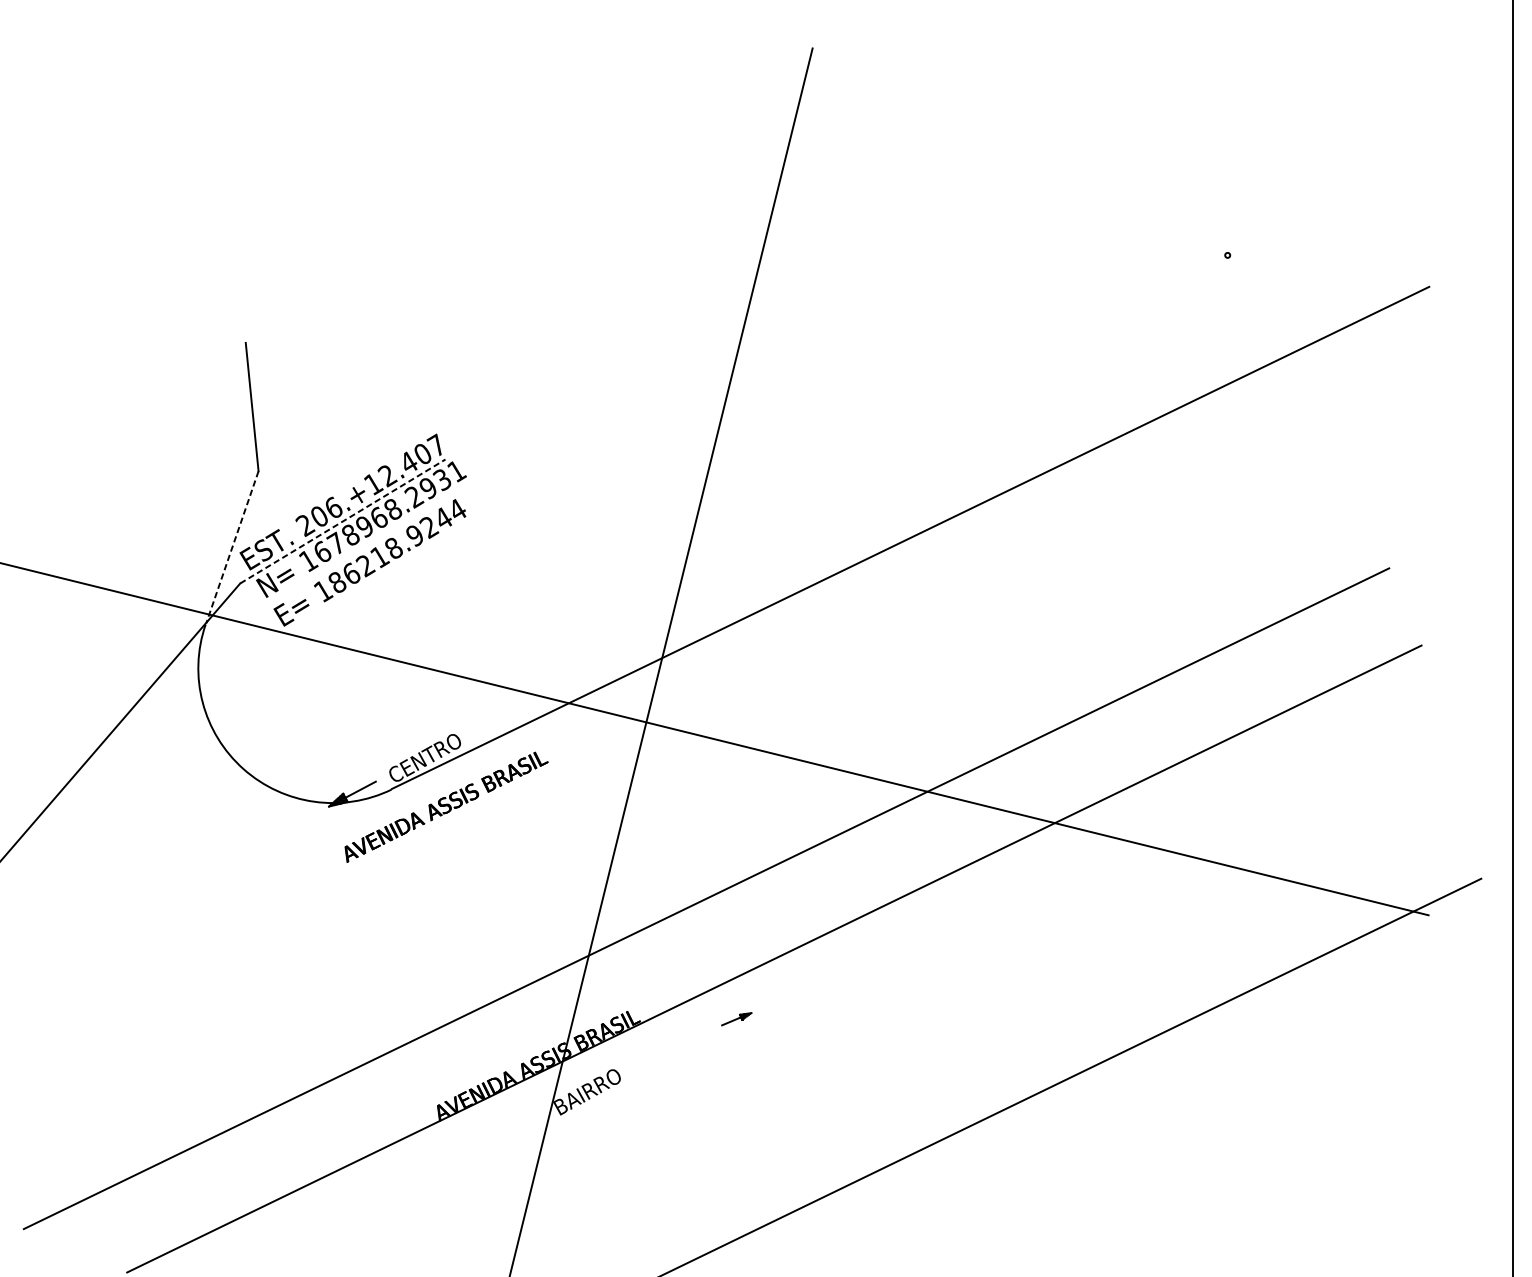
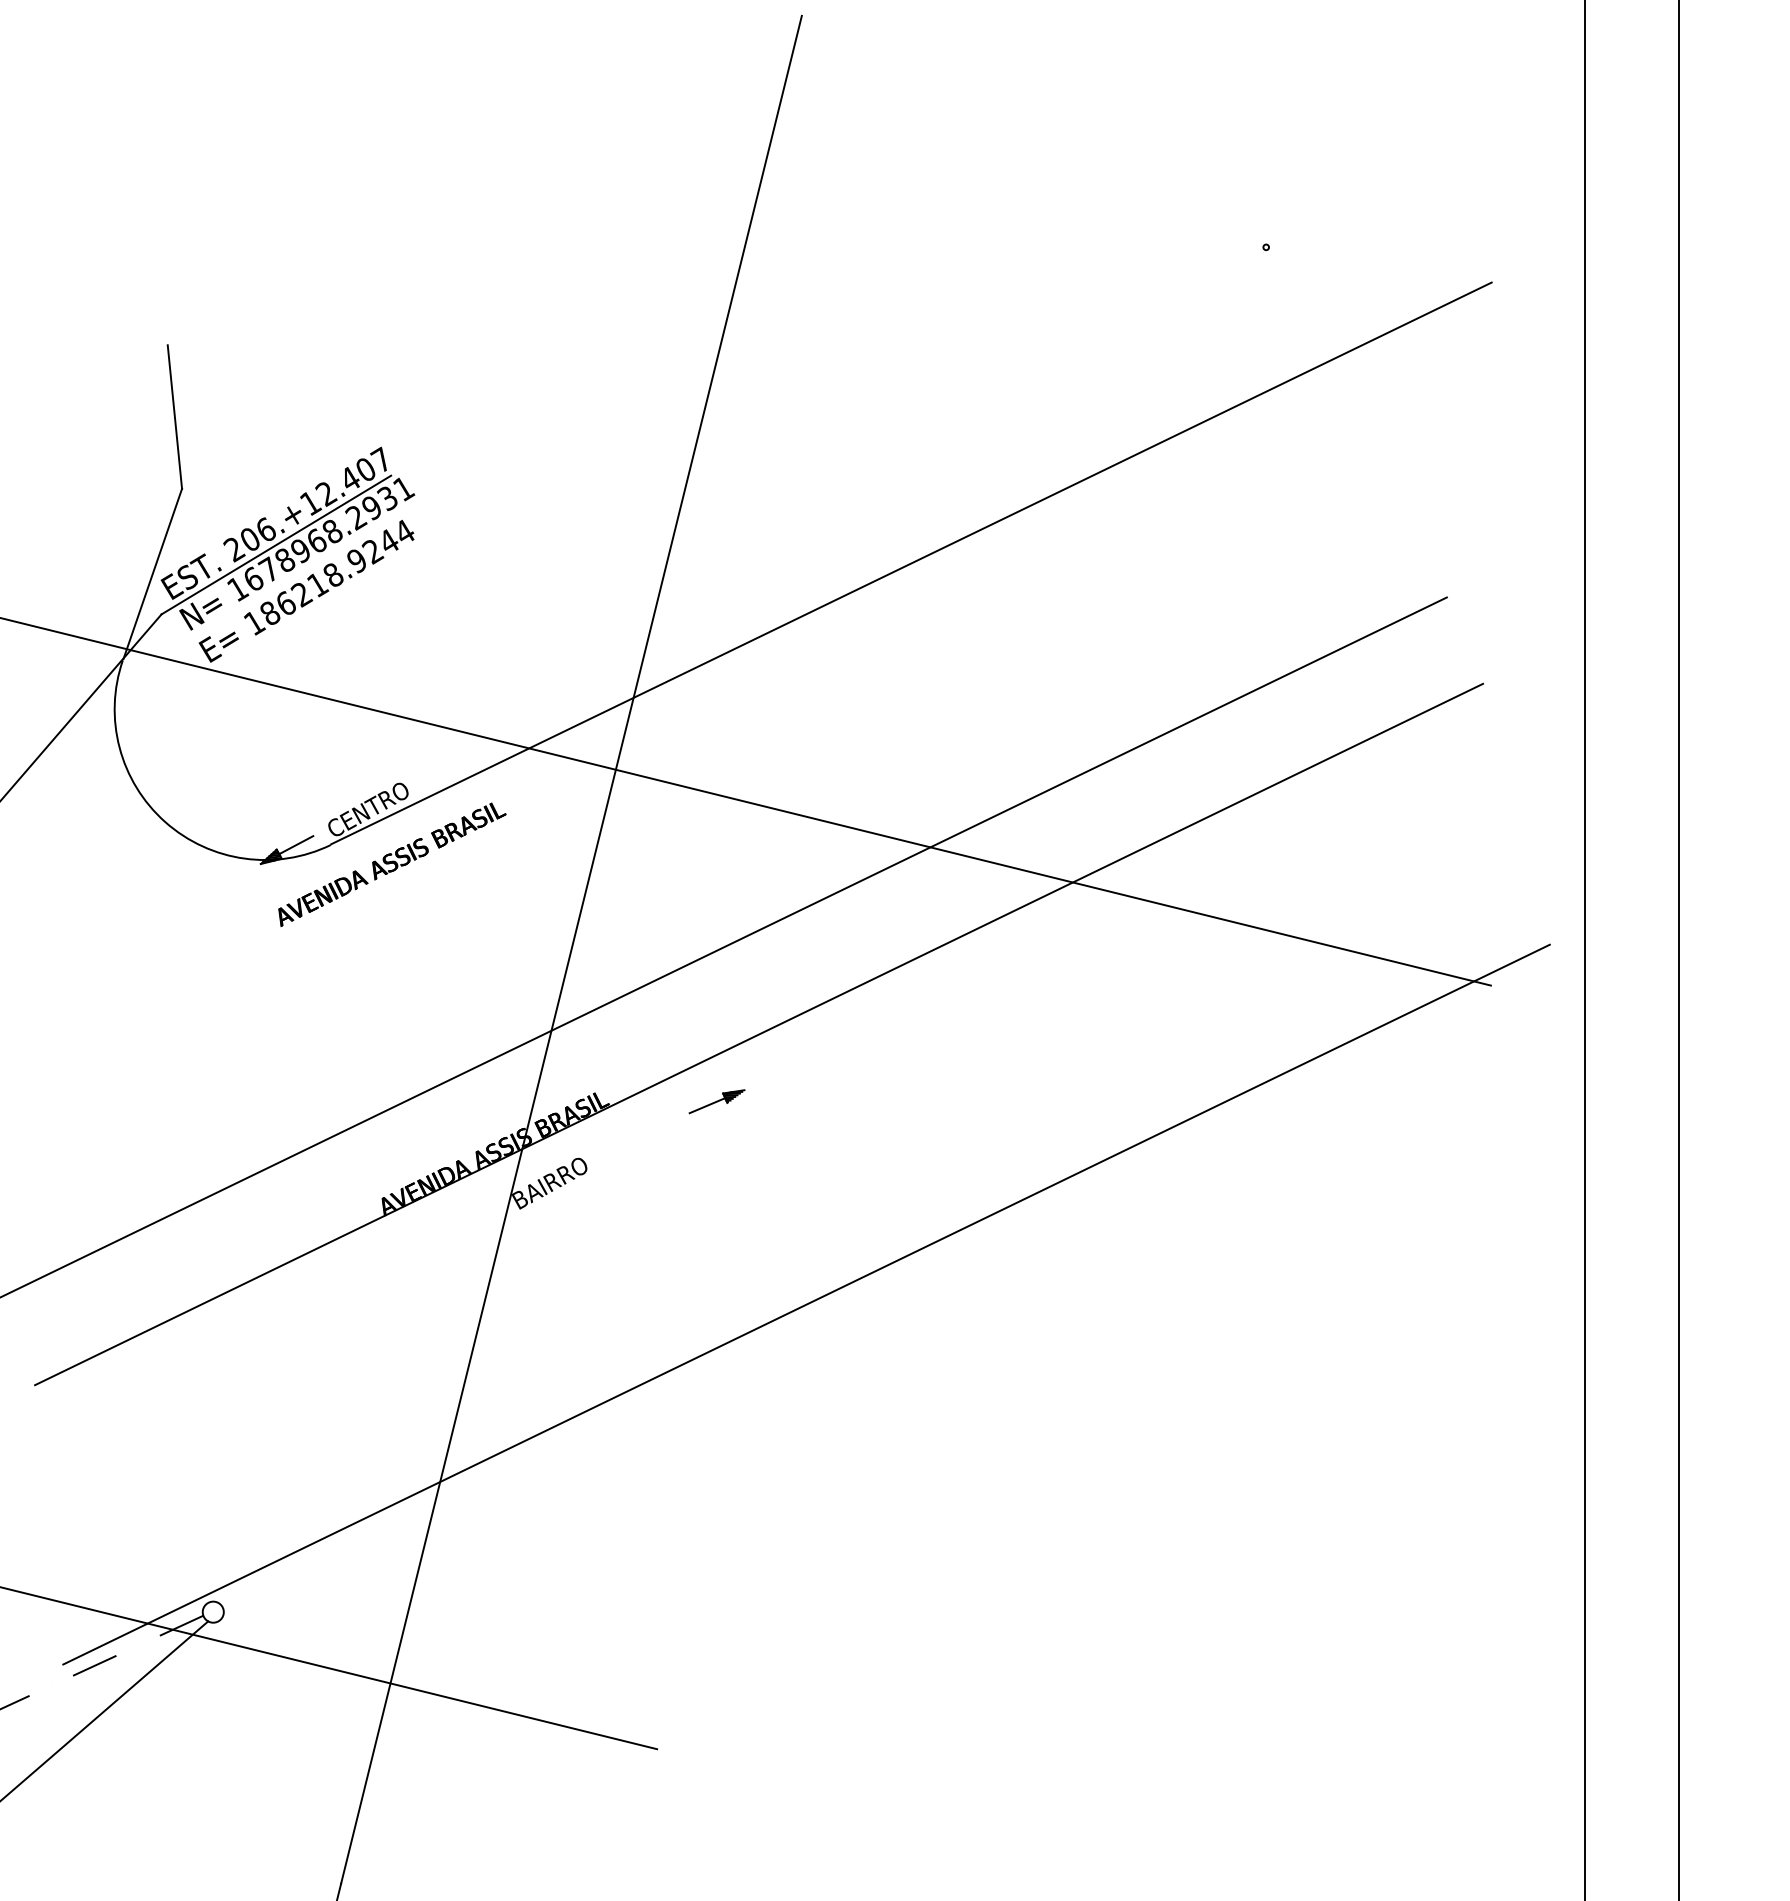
line: (342, 521) -> (276, 544), dashed -> solid
line: (232, 546) -> (152, 573), dashed -> solid
part: (736, 1018) -> (716, 1101), size x1.67

